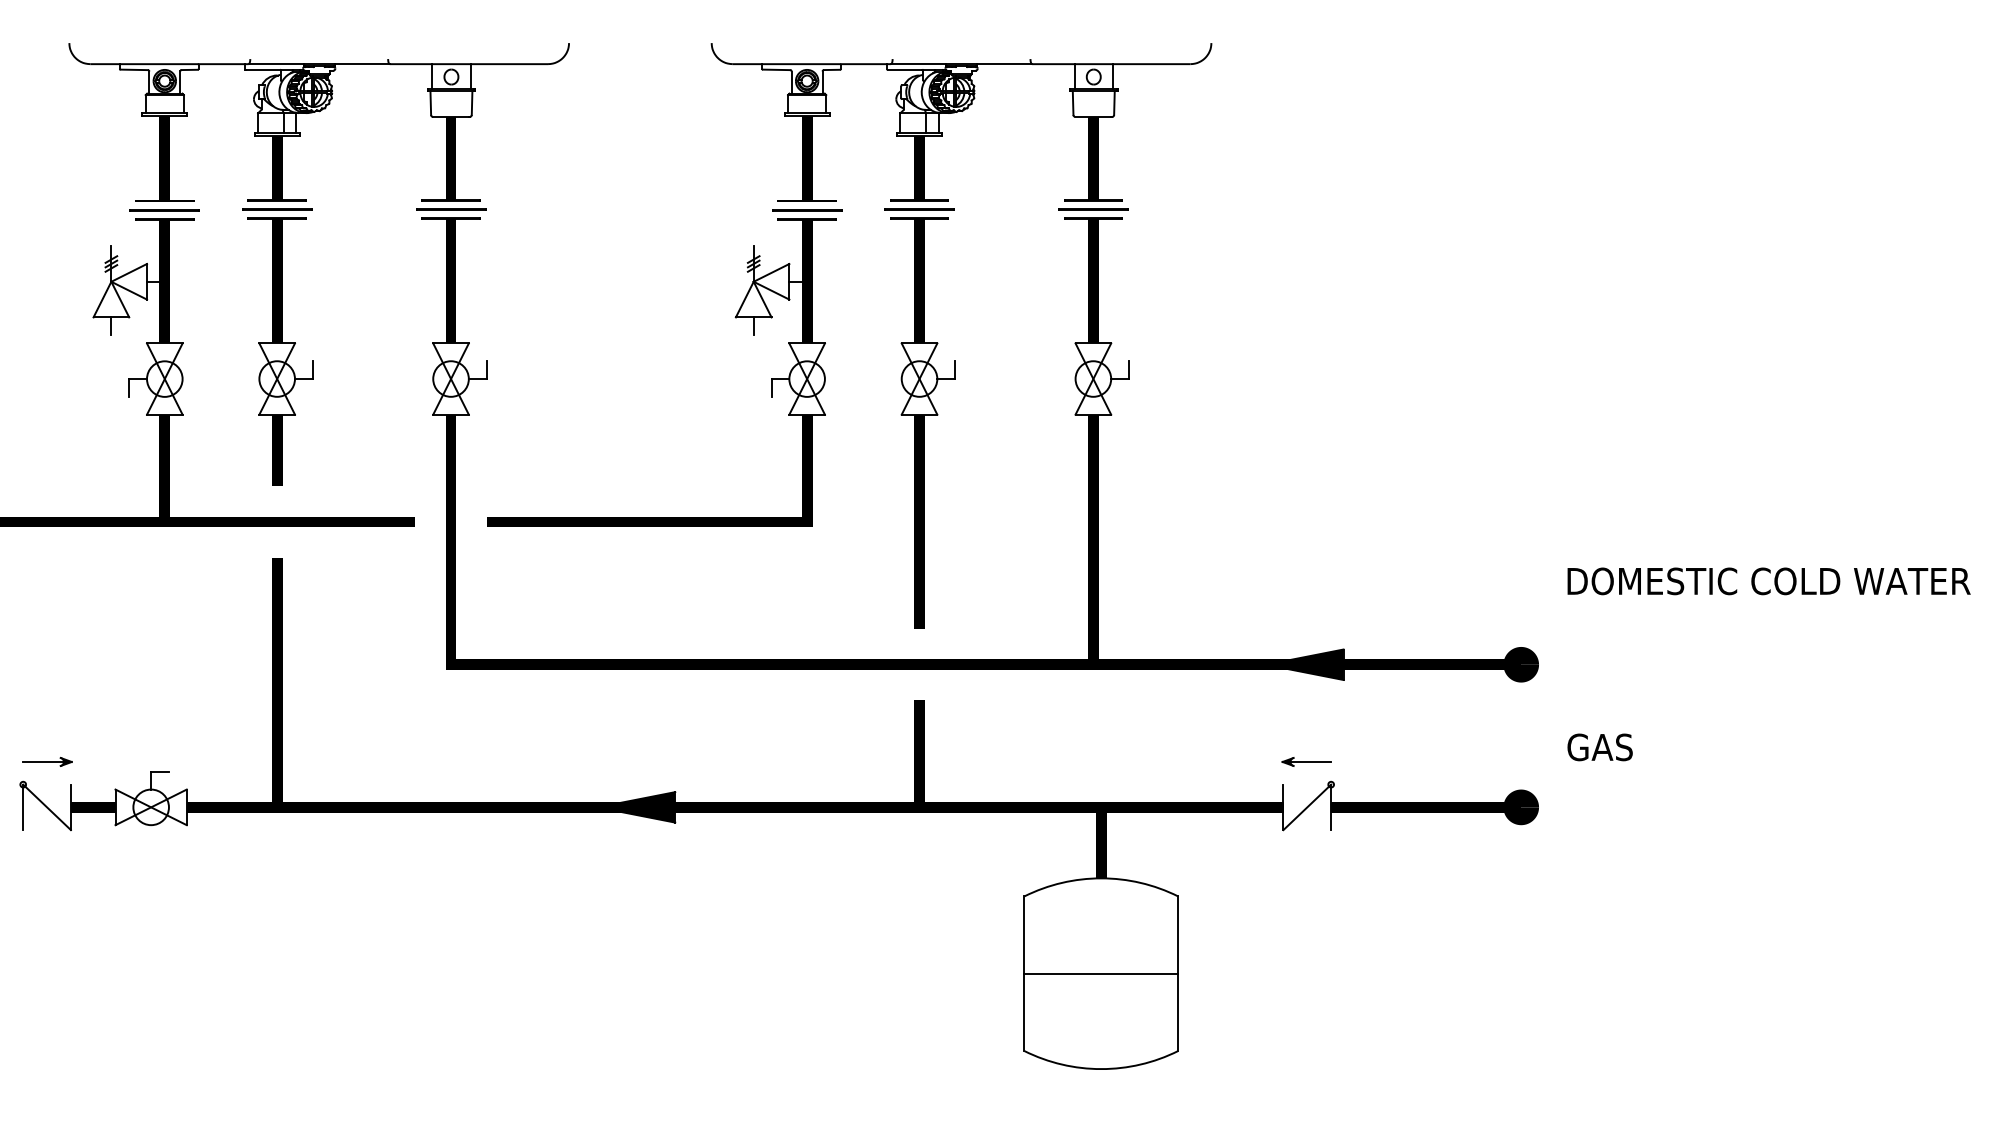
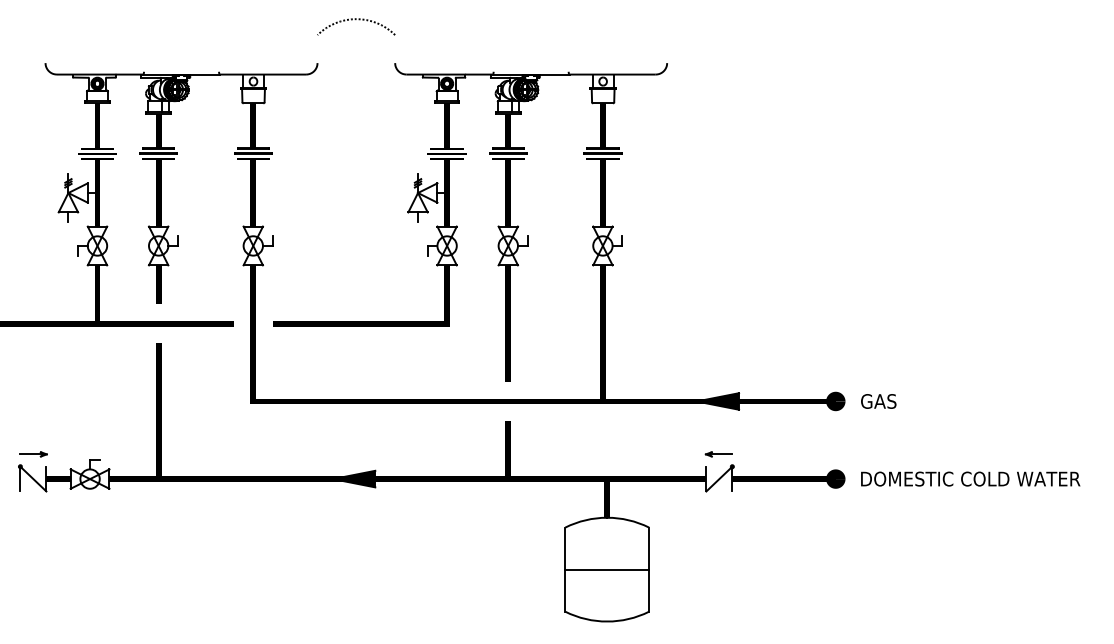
text: (1768, 580) -> (970, 478), moved
text: (1599, 747) -> (878, 401), moved

